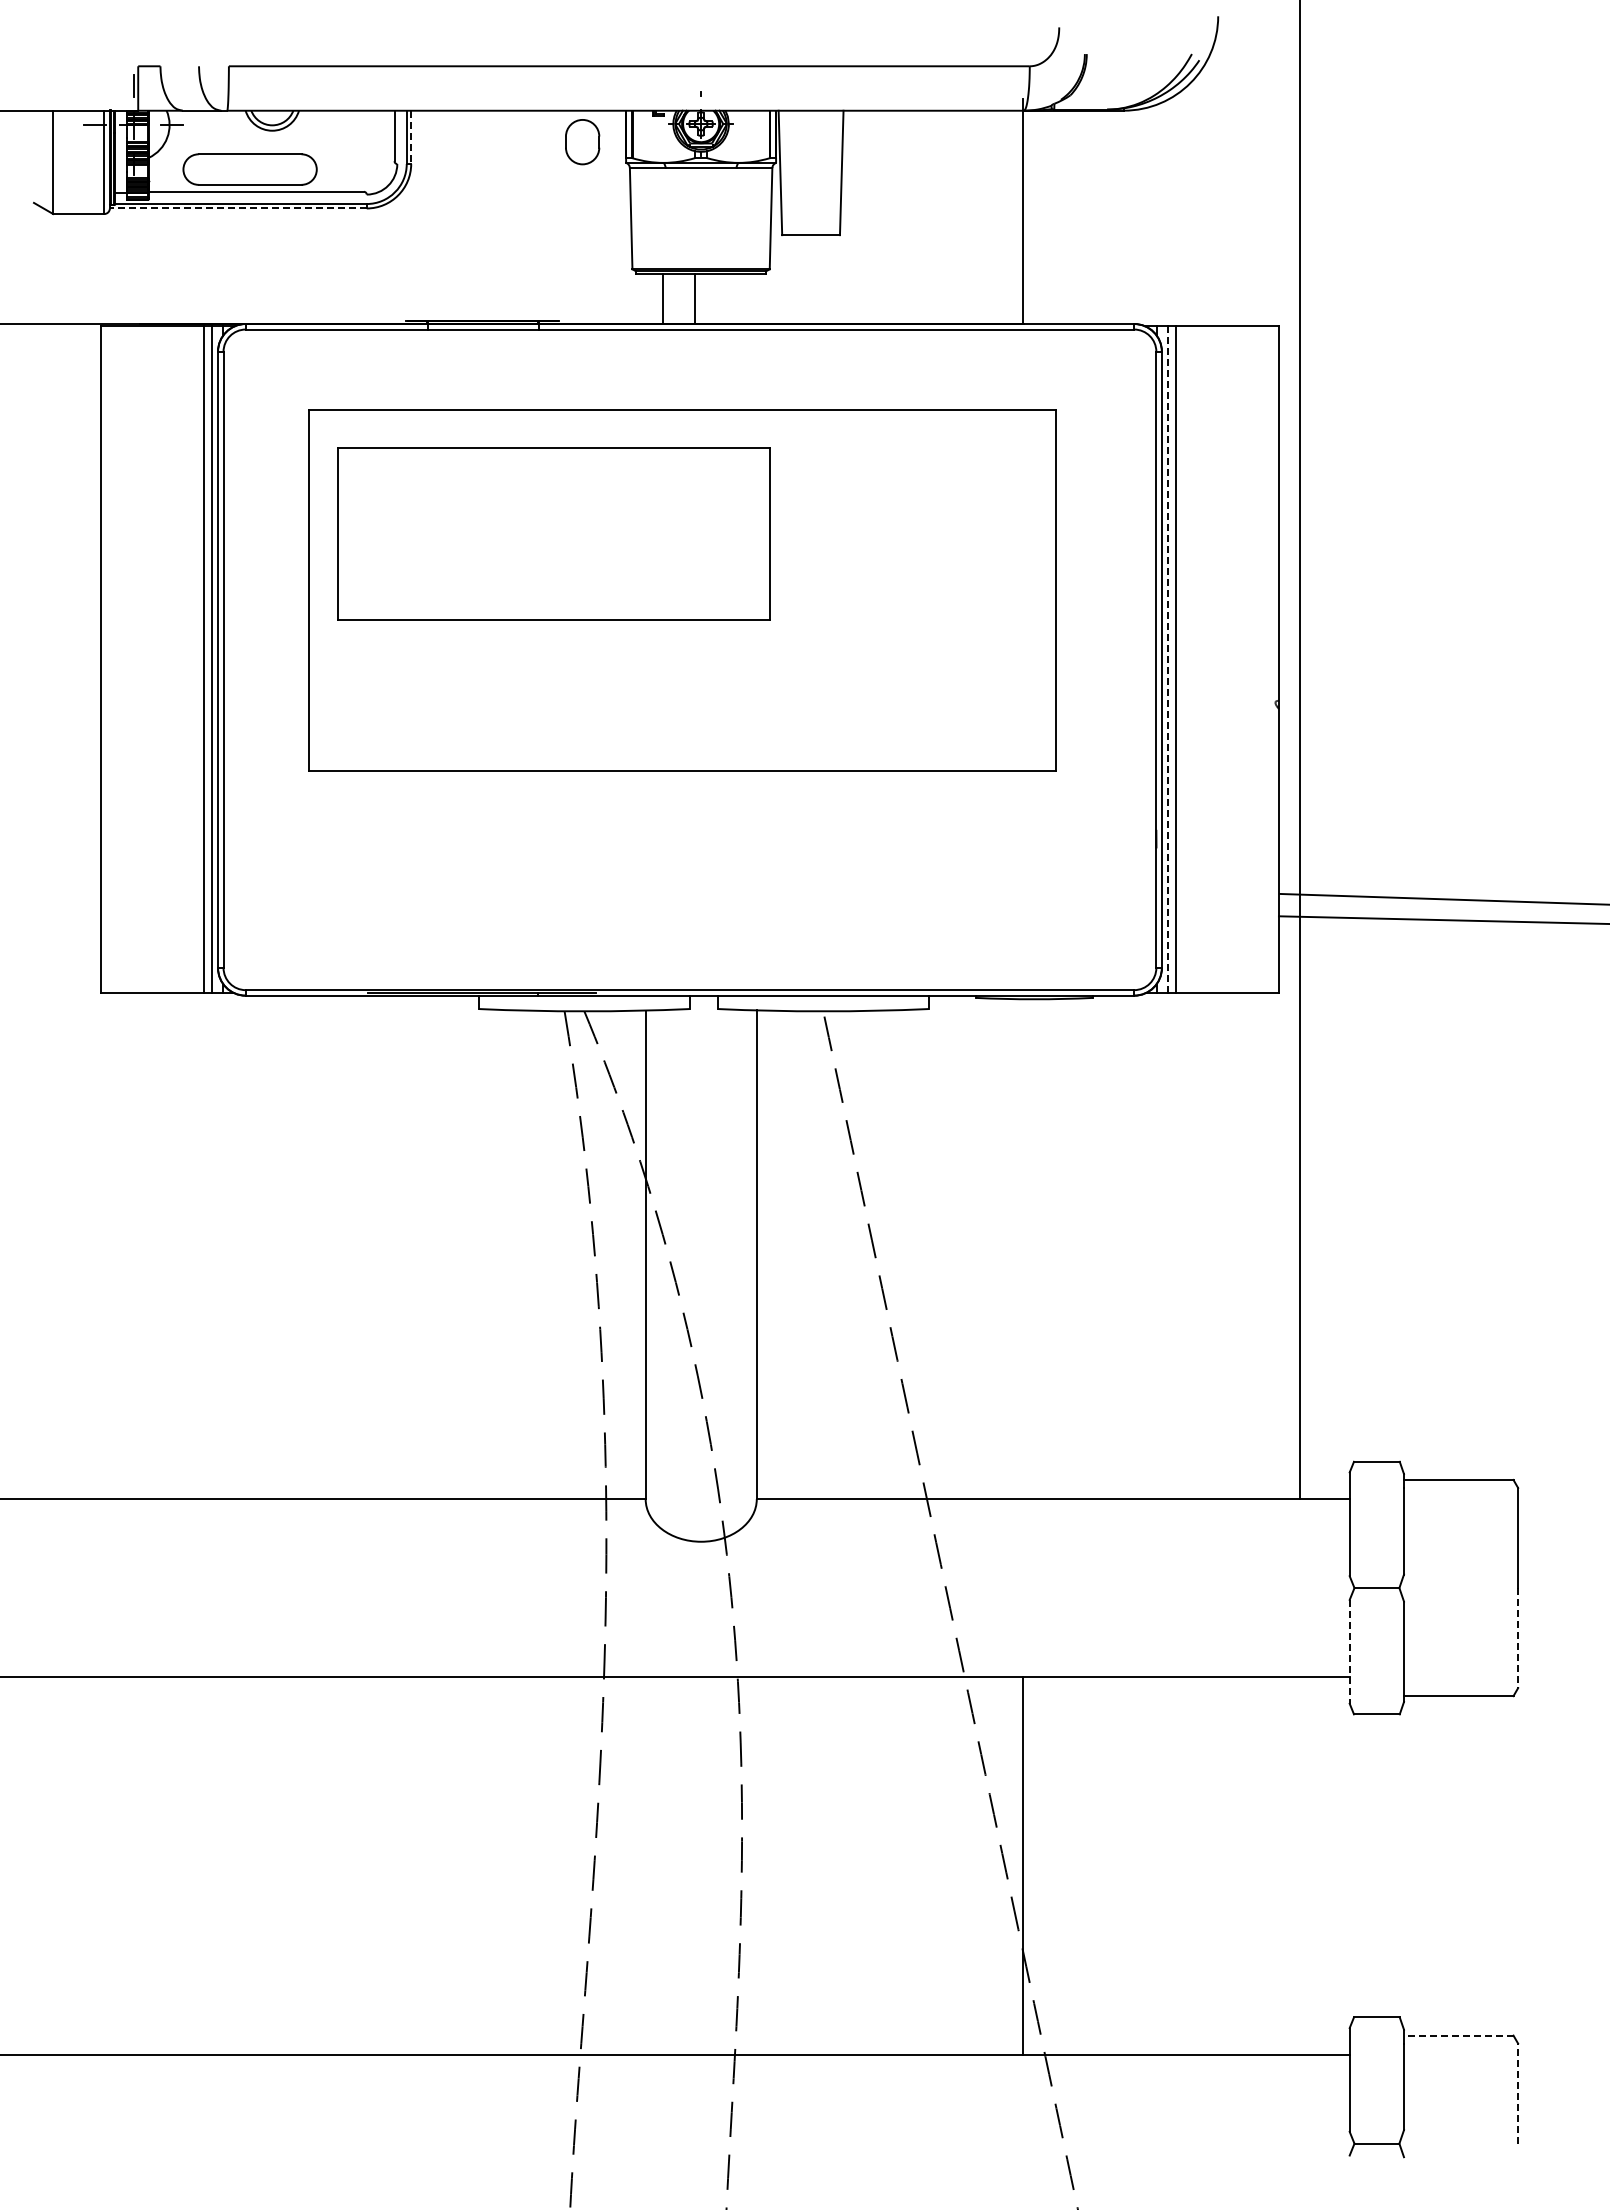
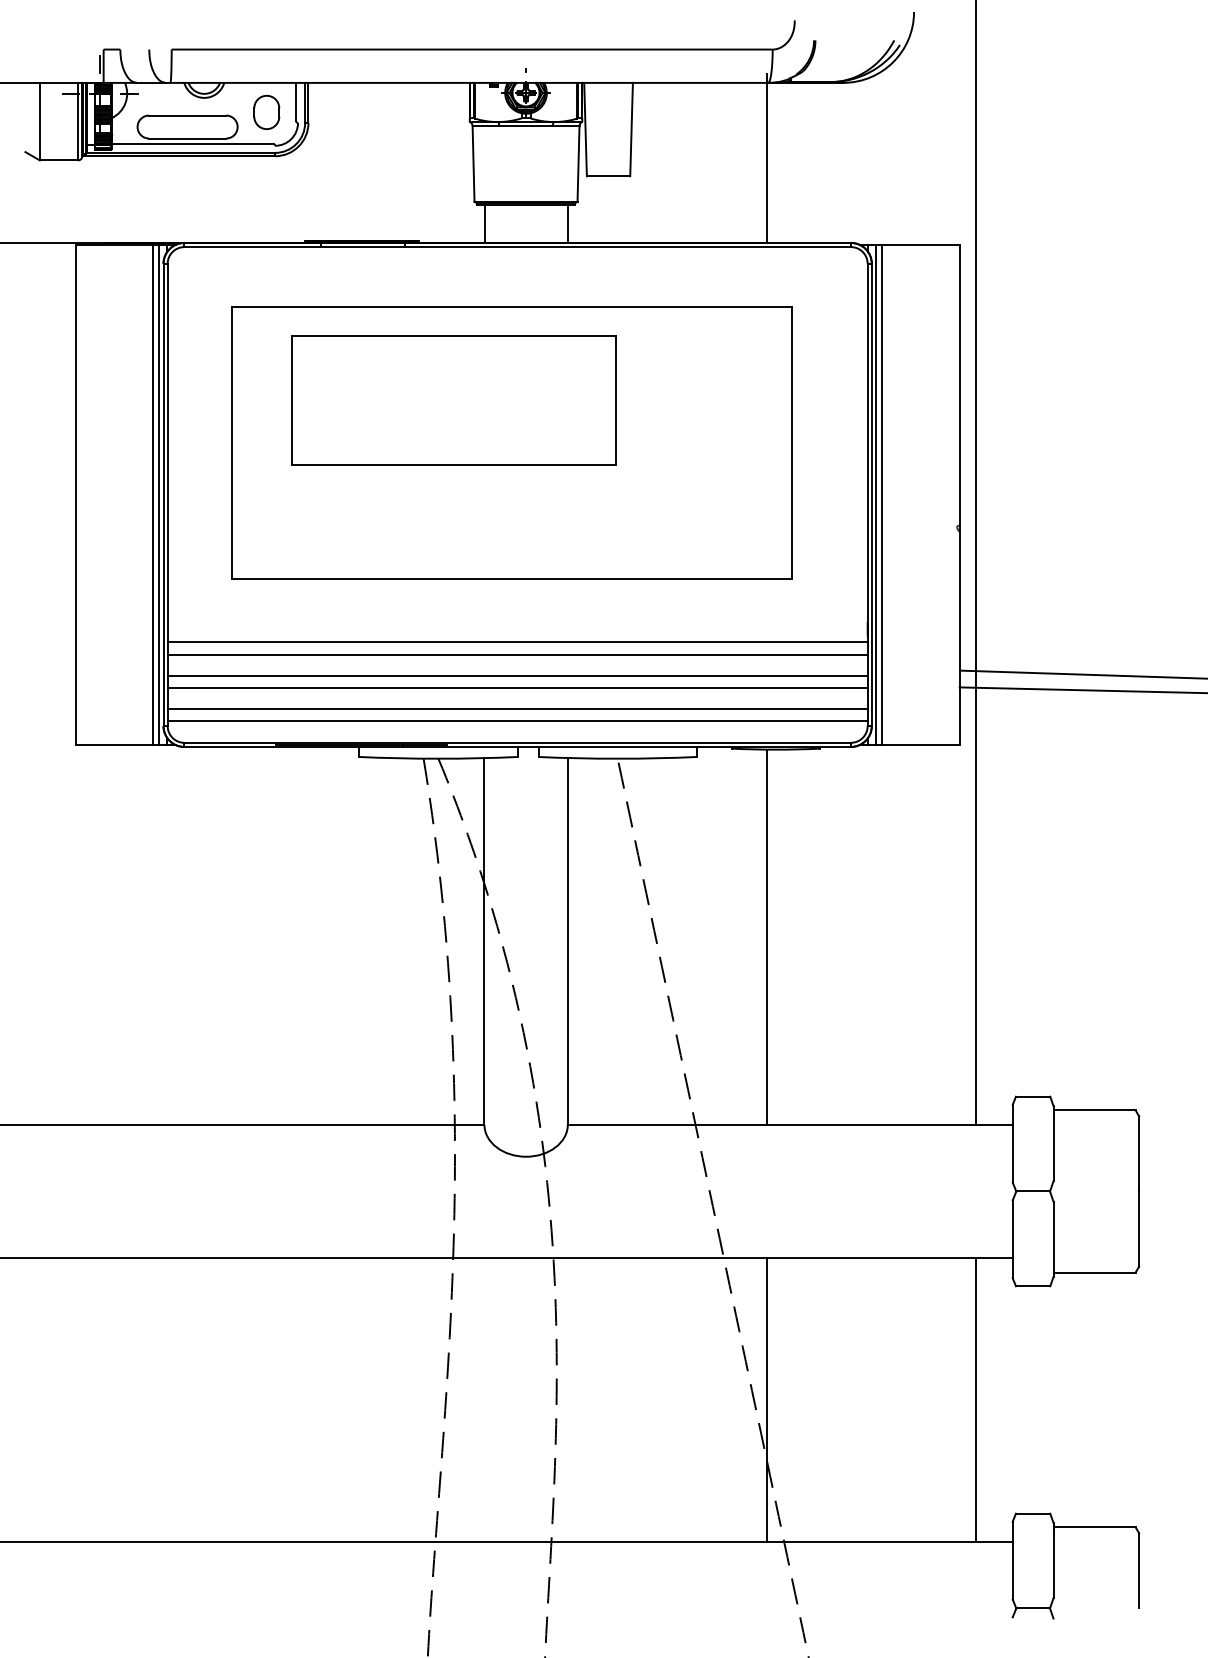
line: (411, 137) -> (308, 102), dashed -> solid
part: (582, 142) -> (266, 112), moved
line: (237, 208) -> (178, 156), dashed -> solid
line: (662, 298) -> (567, 223), moved
line: (694, 298) -> (484, 223), moved
part: (553, 533) -> (453, 400), moved
line: (1167, 659) -> (876, 494), dashed -> solid
line: (689, 856) -> (517, 642), added
line: (689, 872) -> (517, 654), added
line: (689, 900) -> (517, 675), added
line: (689, 917) -> (517, 688), added
line: (689, 944) -> (517, 708), added
line: (689, 961) -> (517, 721), added
line: (1022, 1249) -> (767, 937), added
line: (1518, 1638) -> (1139, 1229), dashed -> solid
line: (1349, 1651) -> (1012, 1239), dashed -> solid
line: (1300, 1865) -> (975, 1399), added
line: (1458, 2035) -> (1094, 1527), dashed -> solid
line: (1518, 2093) -> (1139, 1570), dashed -> solid

